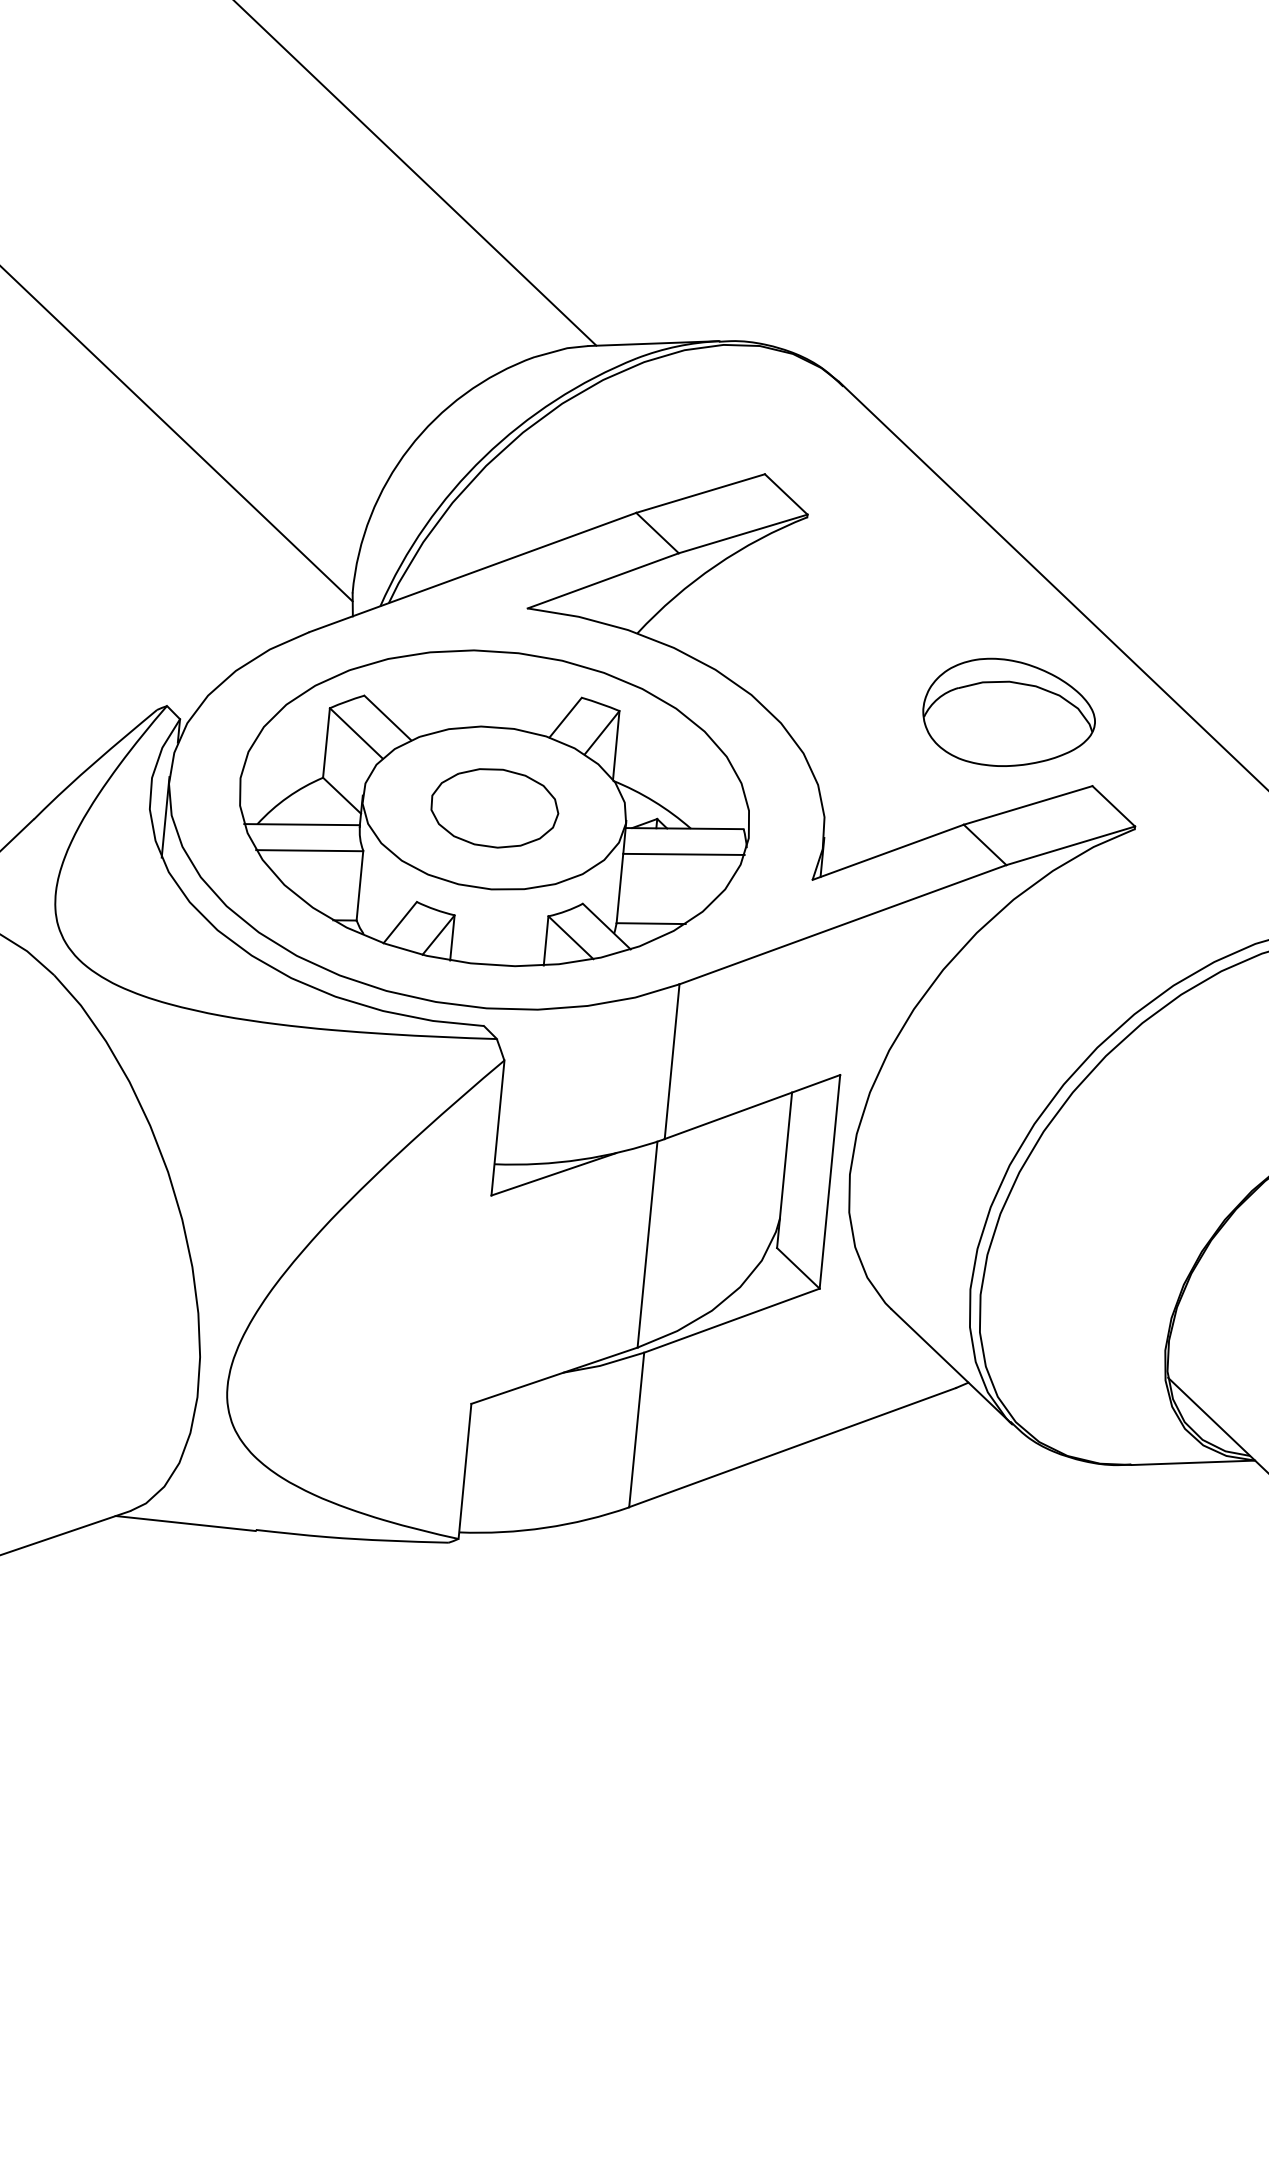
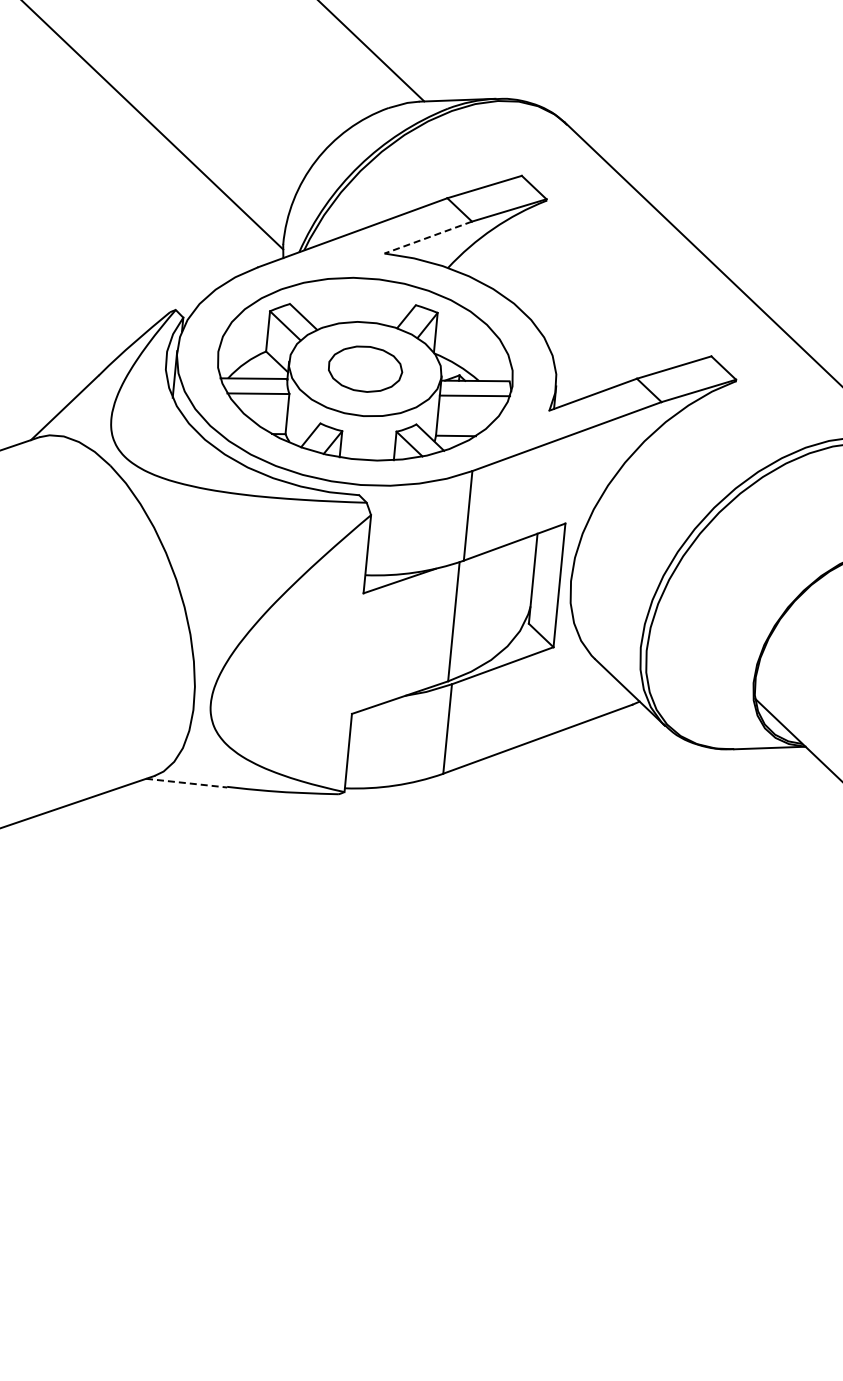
line: (603, 580) -> (428, 237), solid -> dashed
part: (1007, 712) -> (662, 313), removed
line: (185, 1524) -> (186, 783), solid -> dashed

